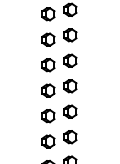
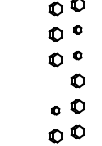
part: (70, 60) -> (77, 29), size x0.6
part: (70, 86) -> (77, 55), size x0.6
part: (48, 116) -> (55, 85), removed
part: (48, 141) -> (55, 110), size x0.6

